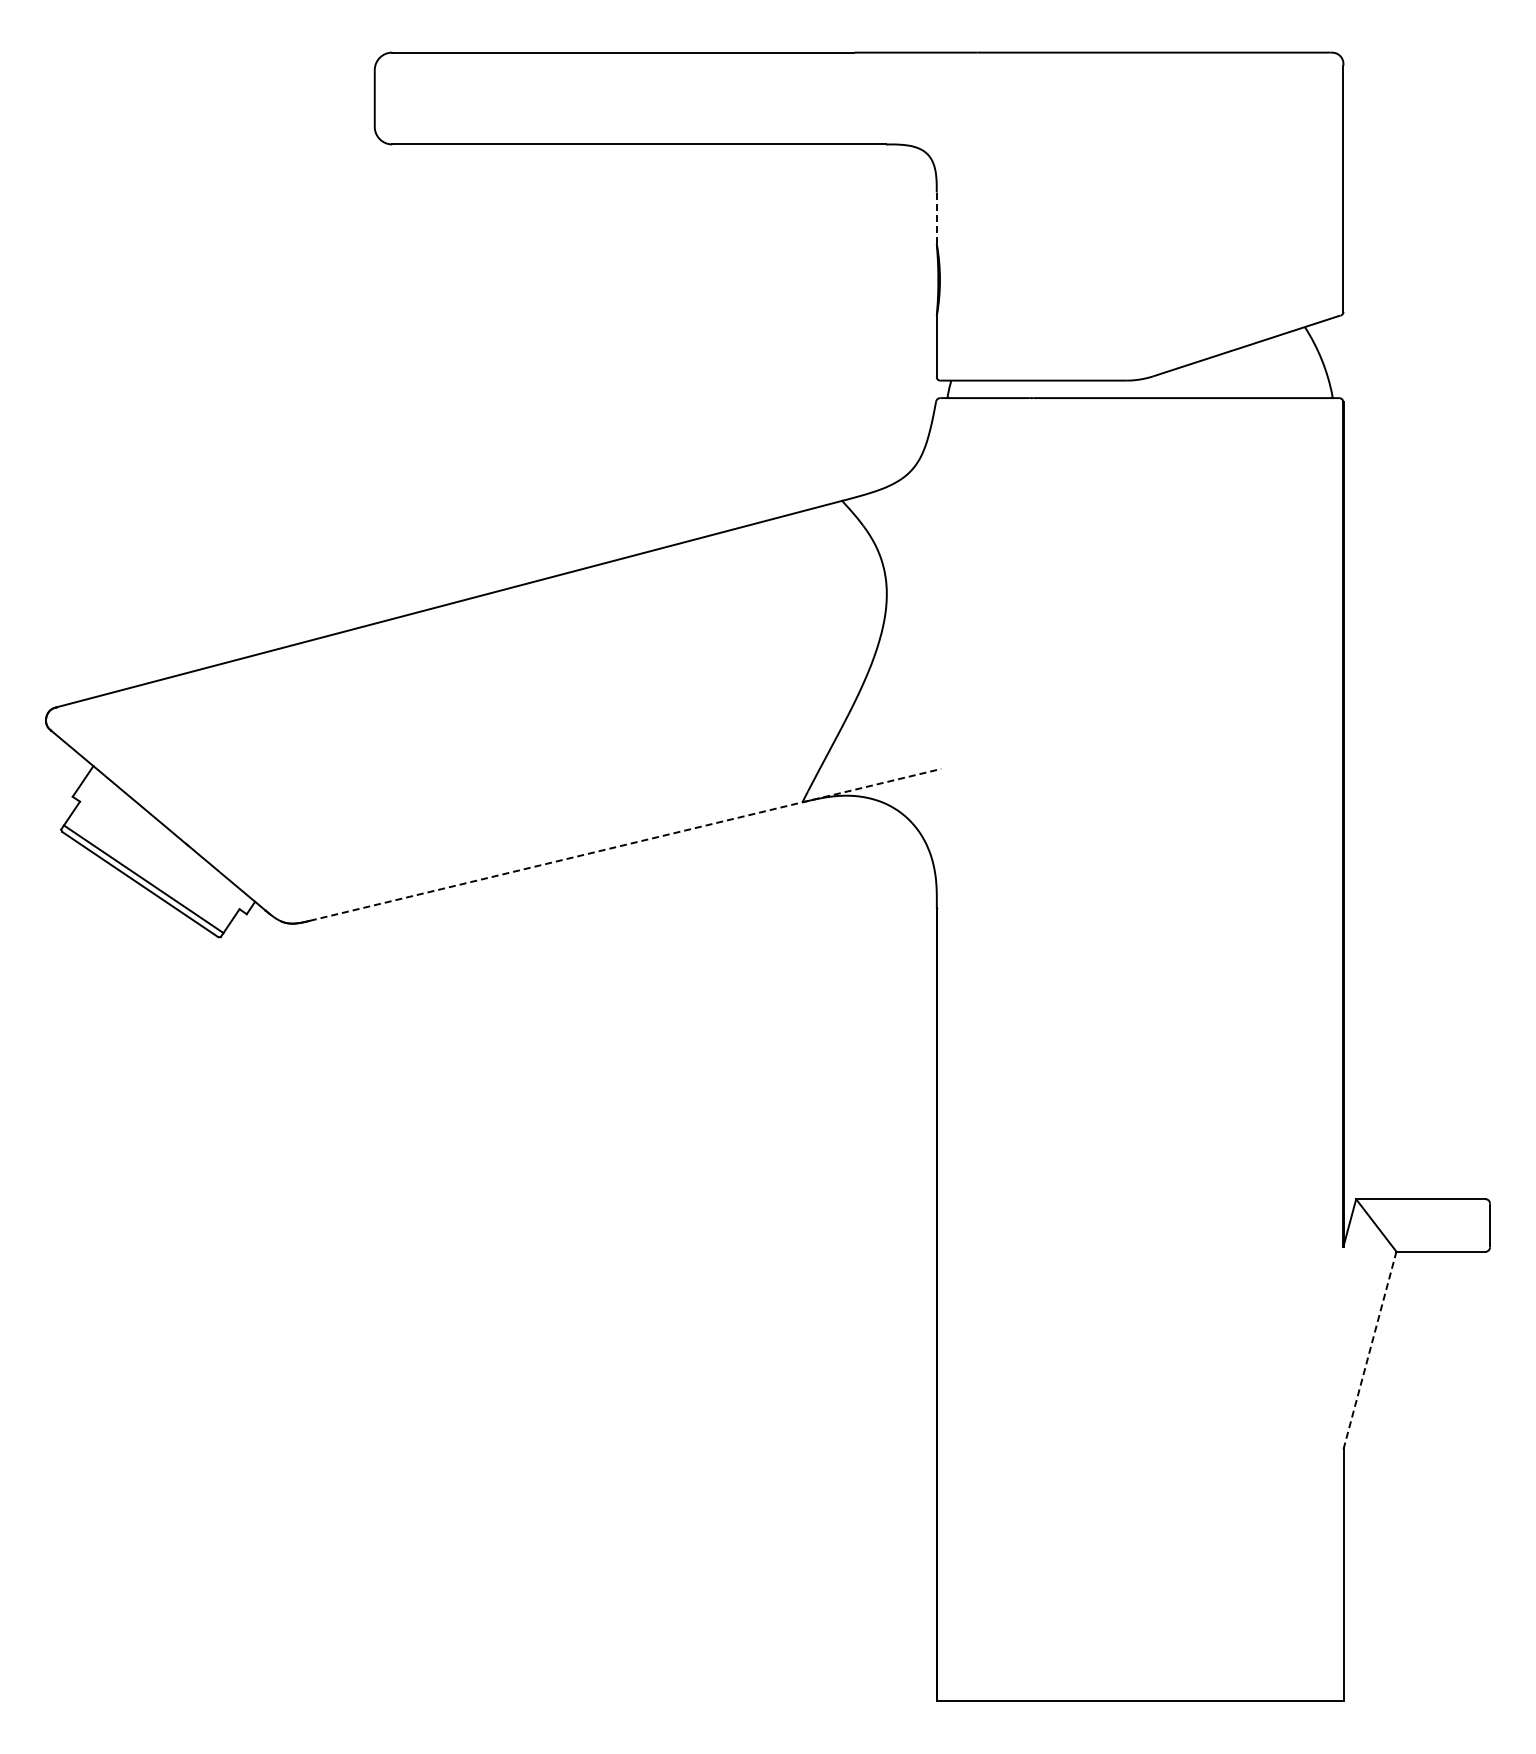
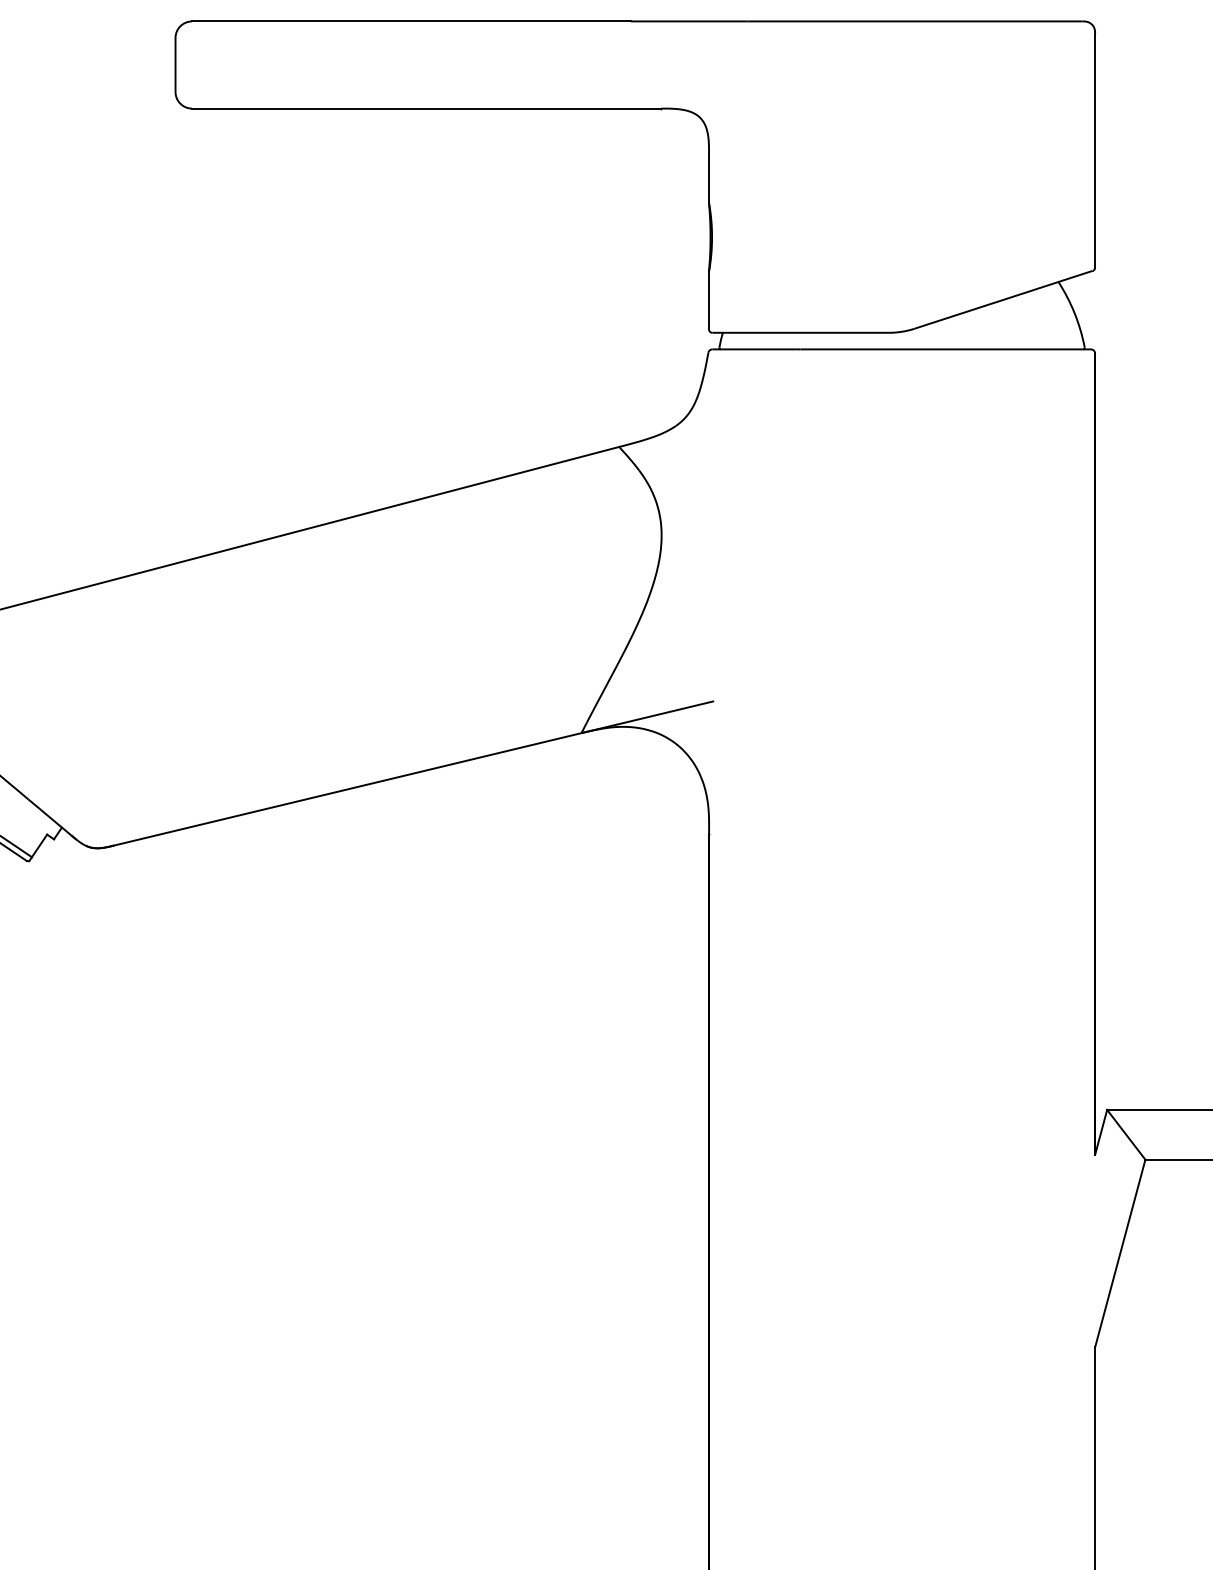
line: (936, 218) -> (708, 178), dashed -> solid
line: (625, 844) -> (413, 773), dashed -> solid
line: (1370, 1350) -> (1120, 1253), dashed -> solid

